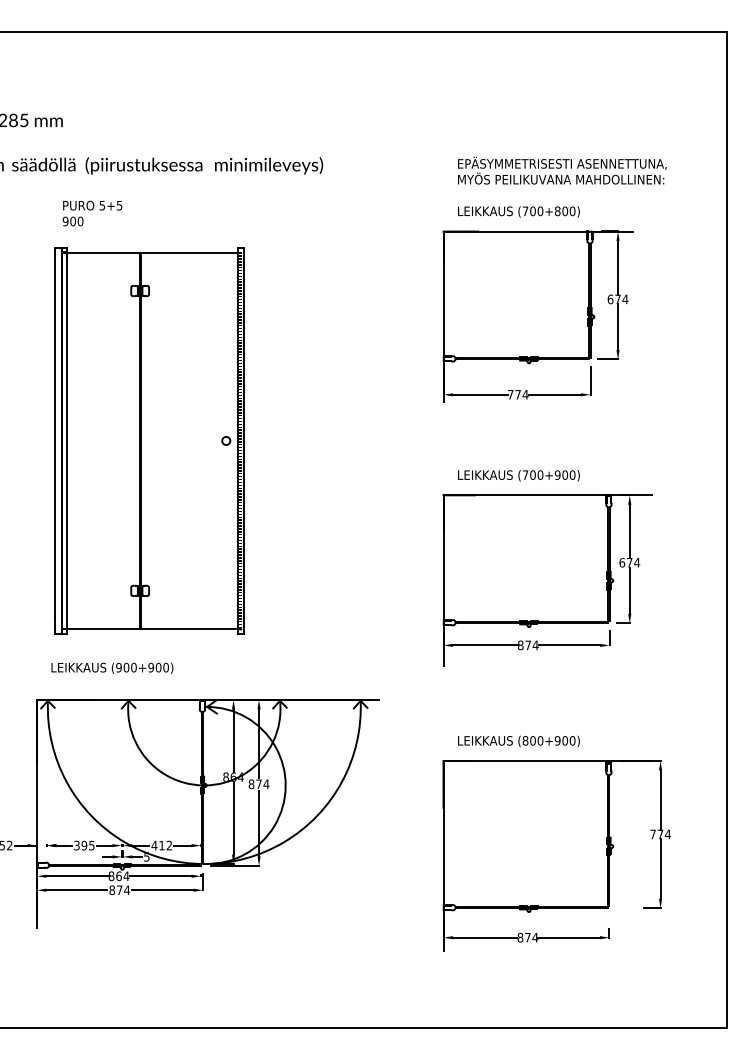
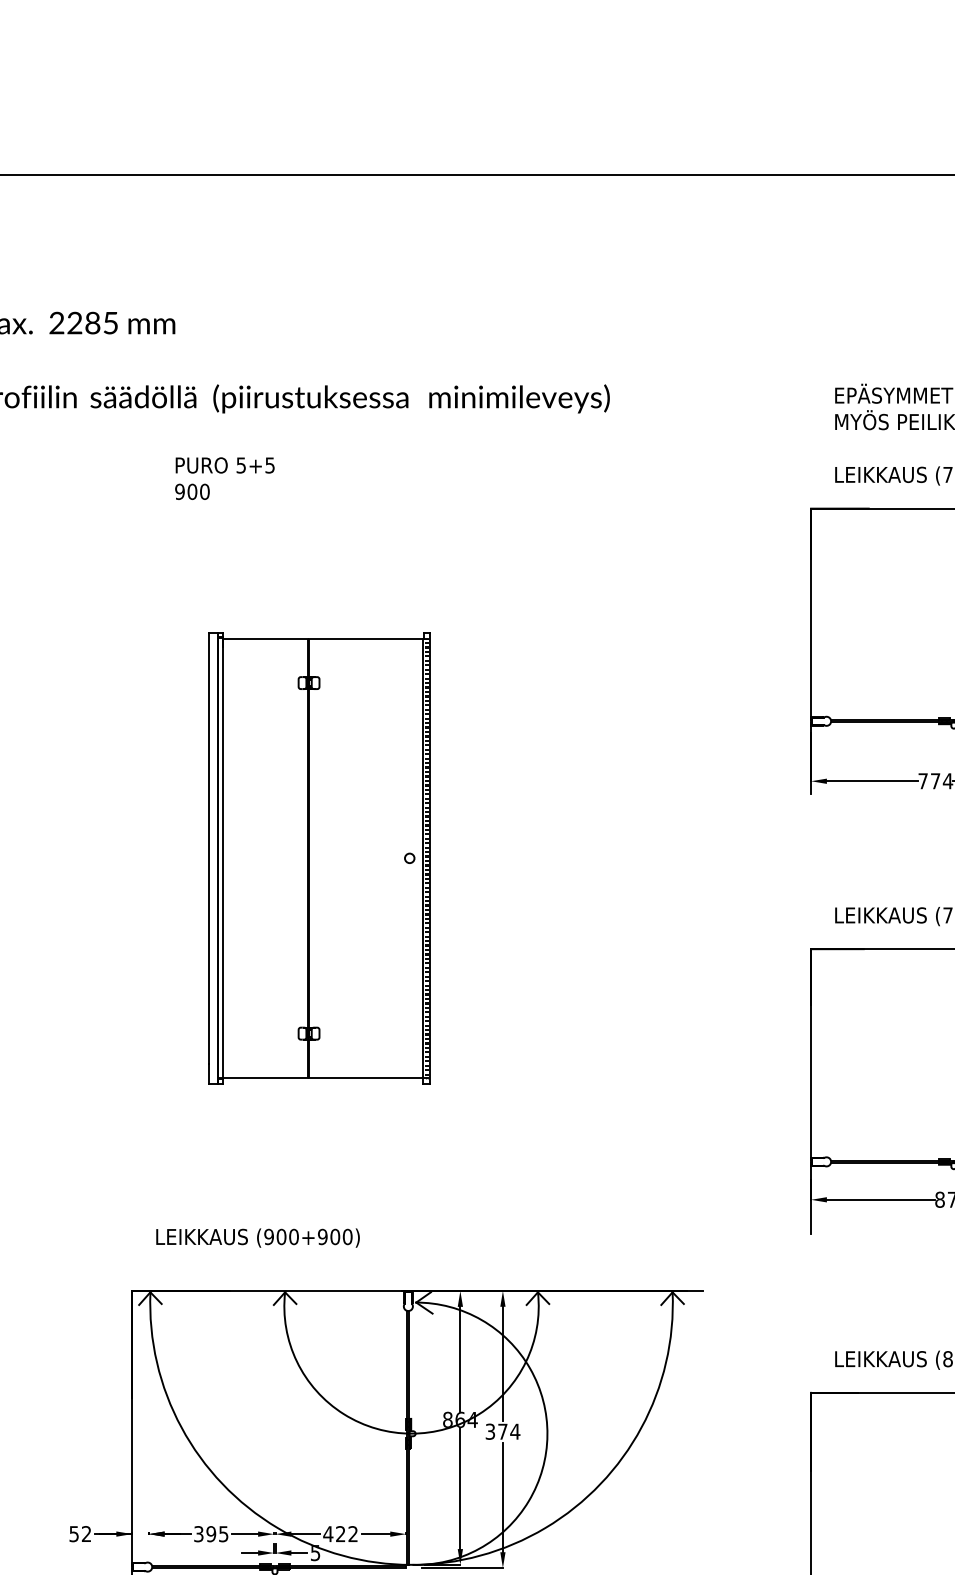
part: (149, 440) -> (319, 857), size x0.7
text: (251, 784) -> (490, 1432), 874 -> 374
text: (161, 845) -> (340, 1533), 412 -> 422

